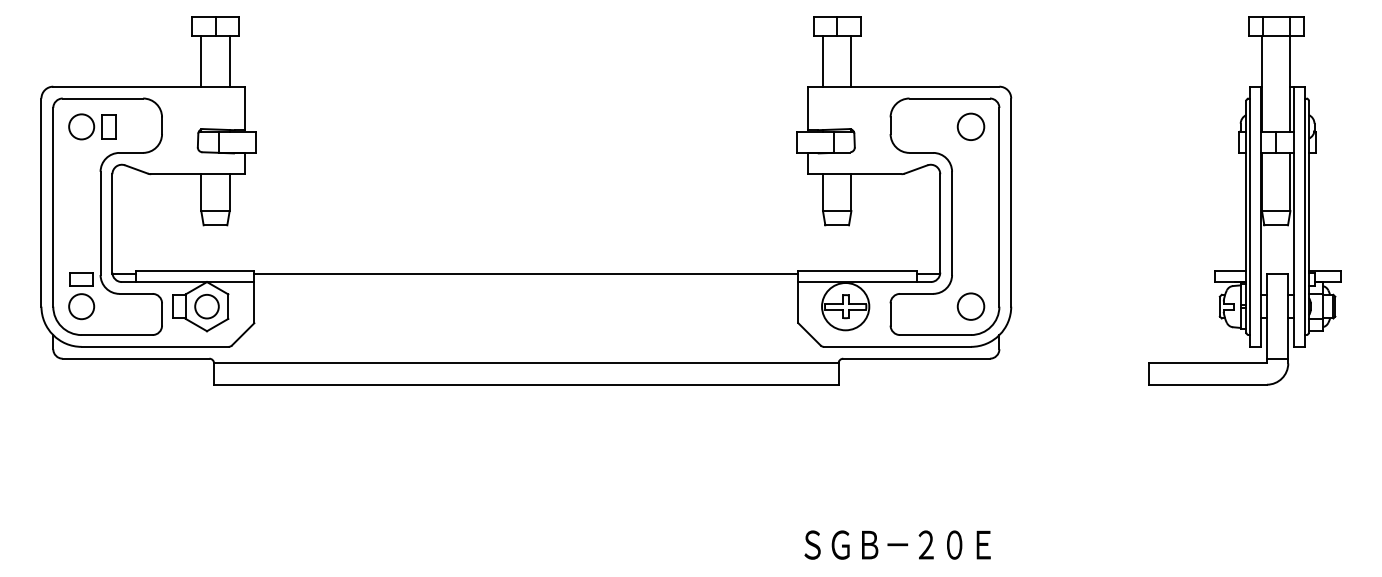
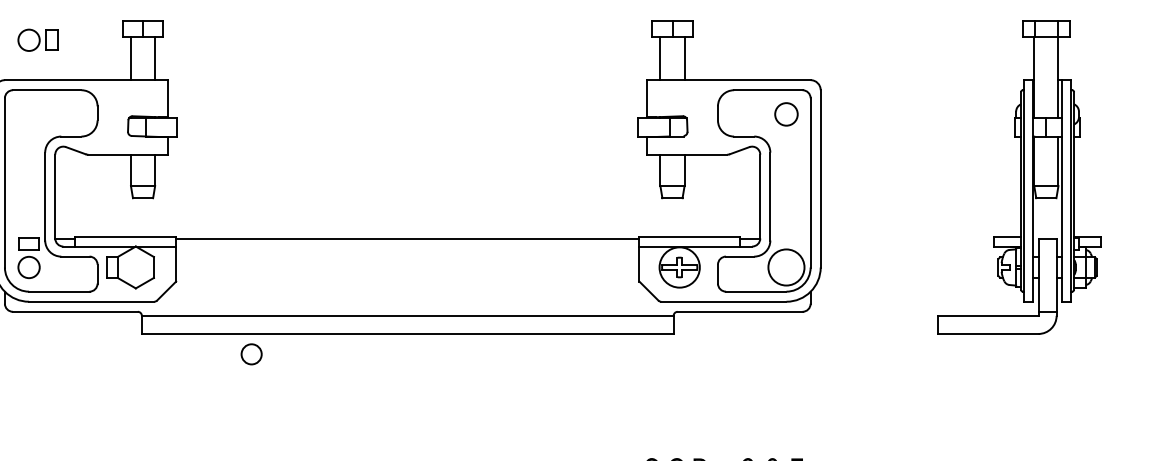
part: (92, 126) -> (38, 39), moved
circle: (206, 306) -> (251, 354), moved
circle: (970, 306) -> (786, 267), size x1.6

